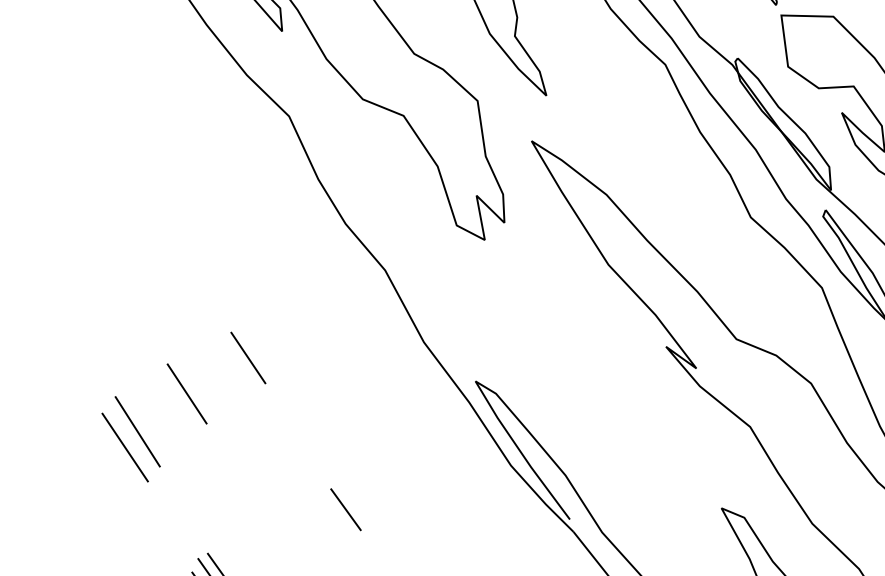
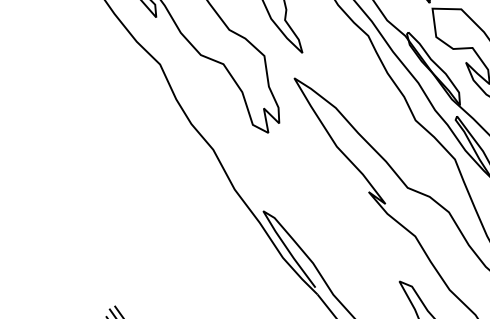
line: (248, 358) -> (137, 198), removed
line: (186, 392) -> (103, 217), removed
line: (138, 430) -> (76, 238), removed
line: (123, 447) -> (68, 247), removed
line: (345, 508) -> (191, 281), removed

